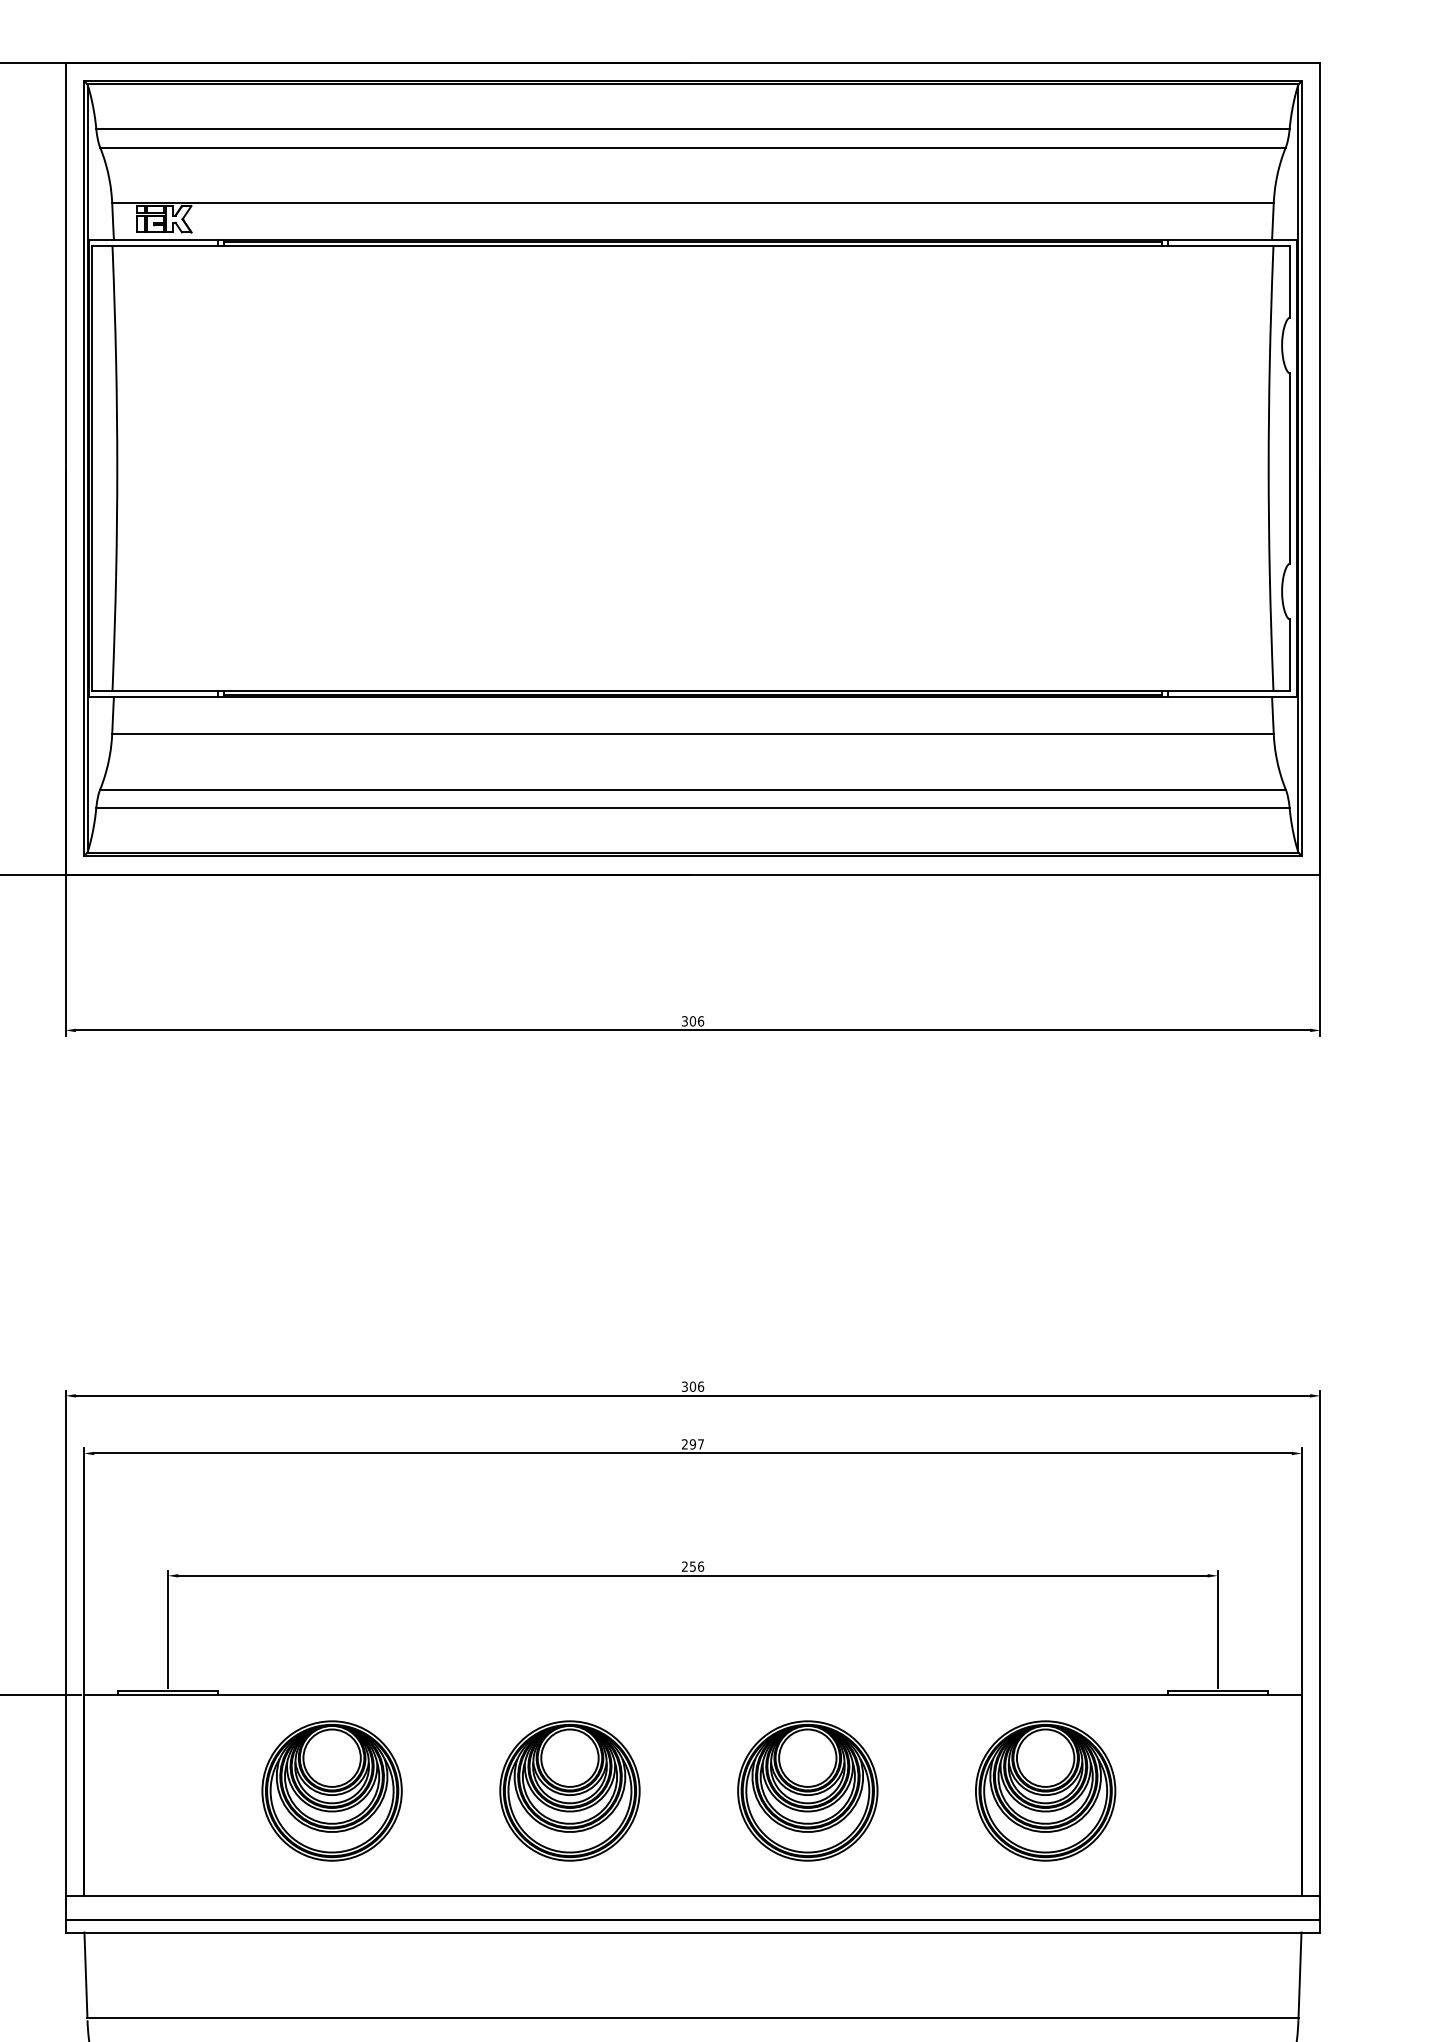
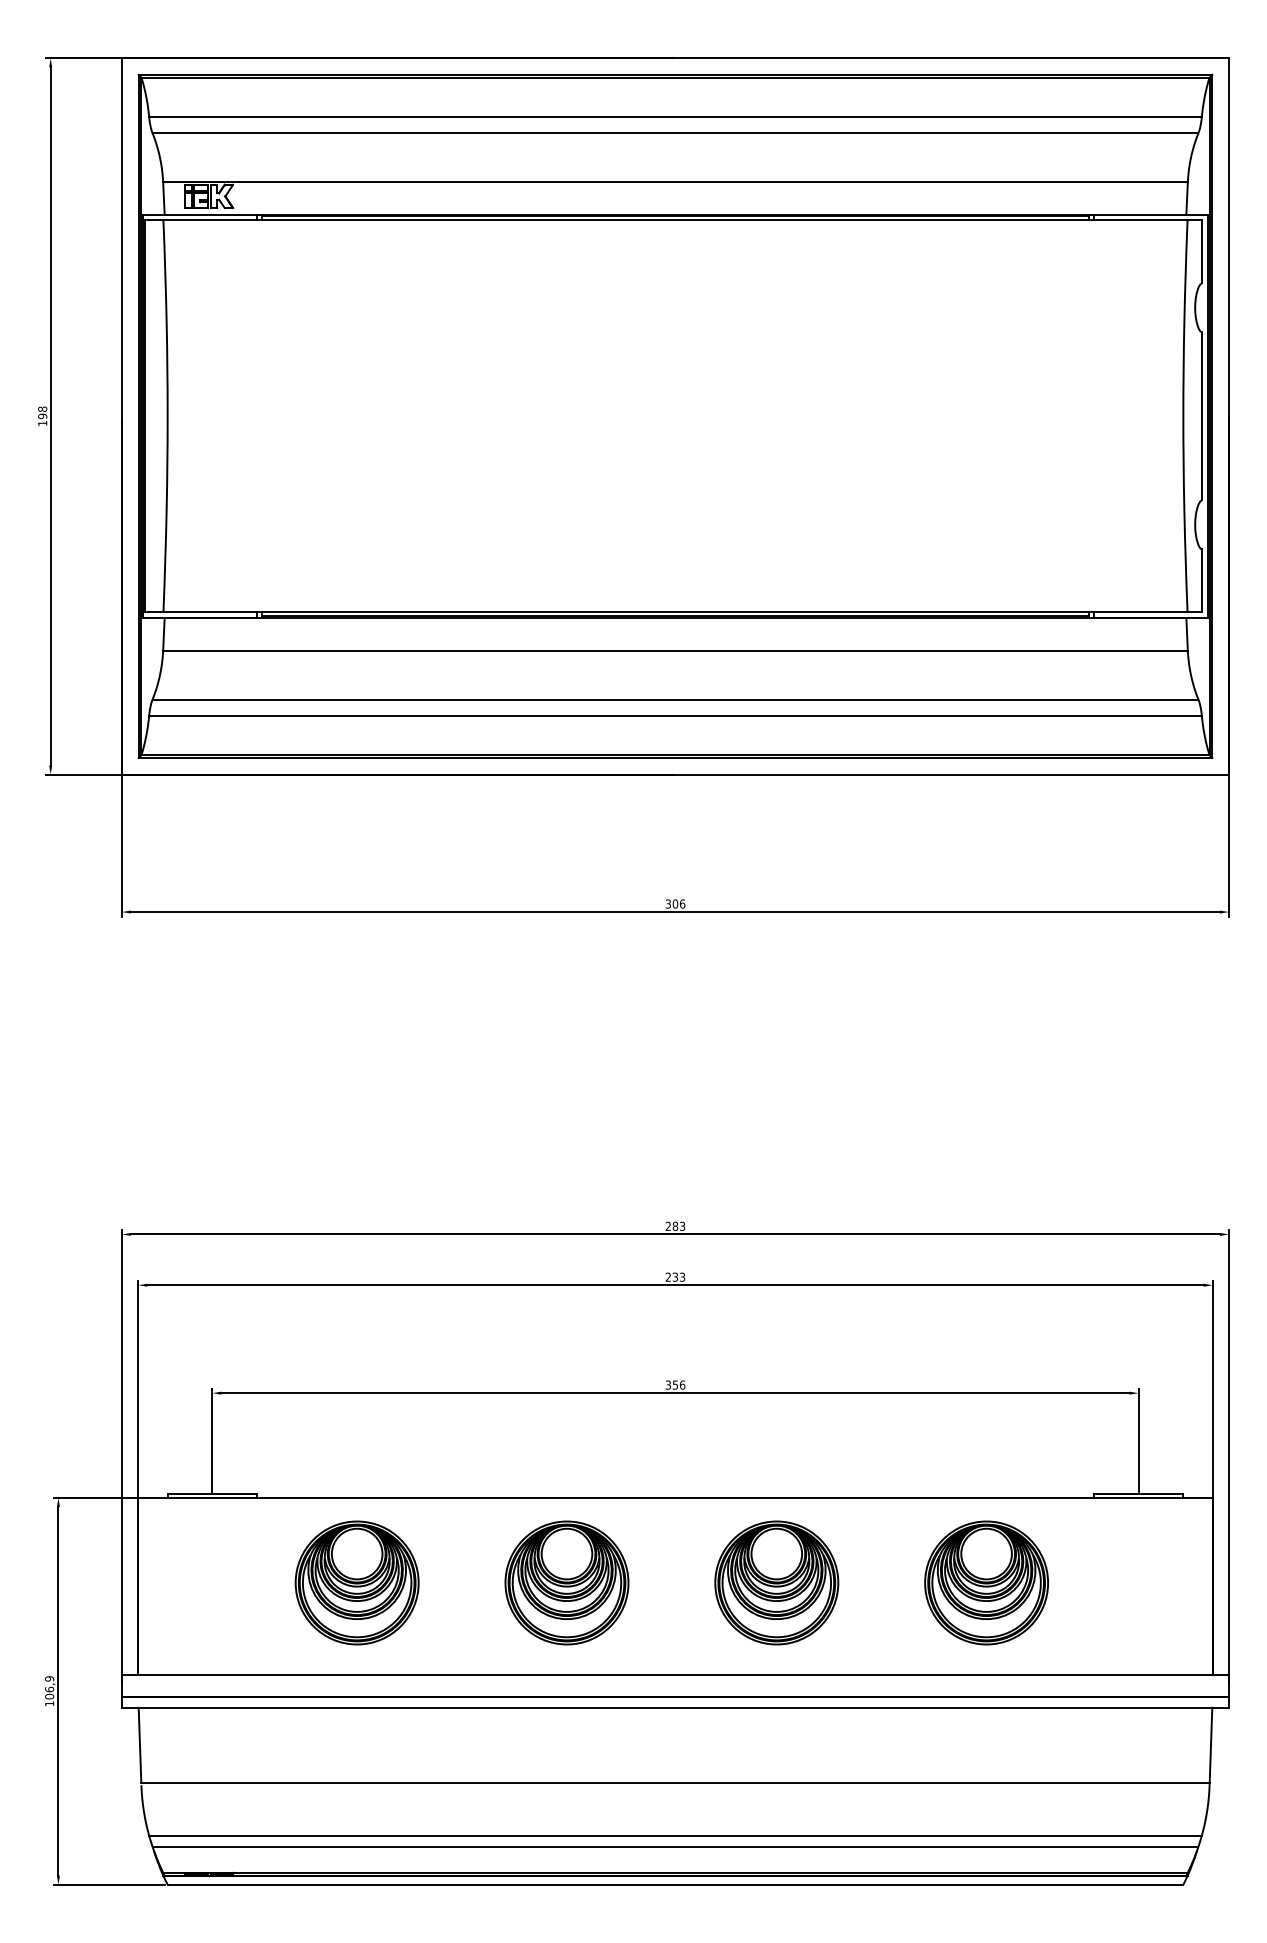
text: (692, 1385) -> (675, 1225), 306 -> 283
text: (696, 1443) -> (678, 1276), 297 -> 233
text: (683, 1567) -> (667, 1385), 256 -> 356

